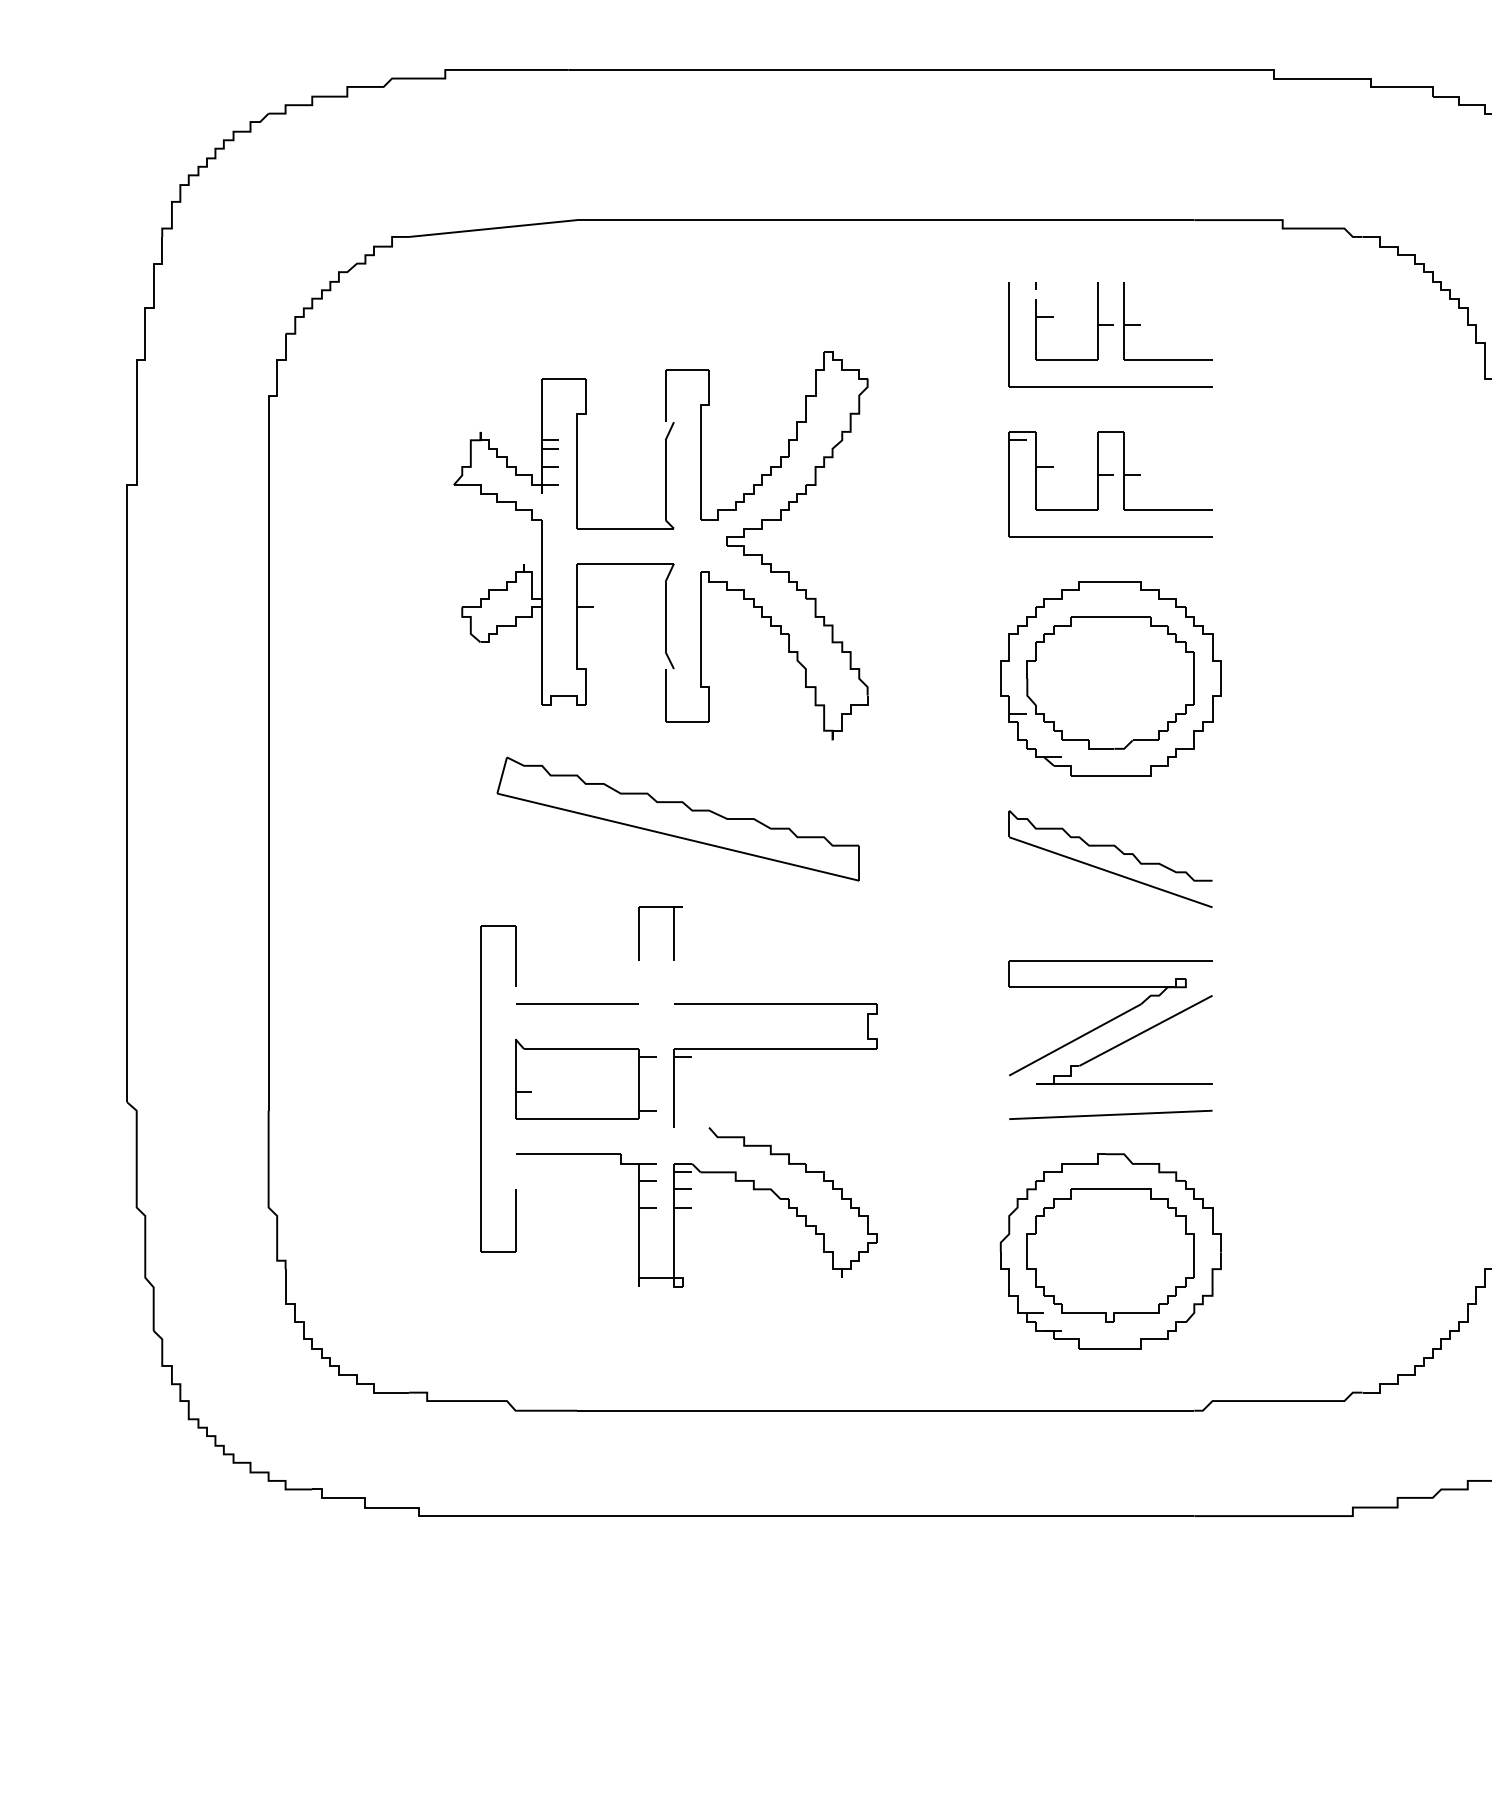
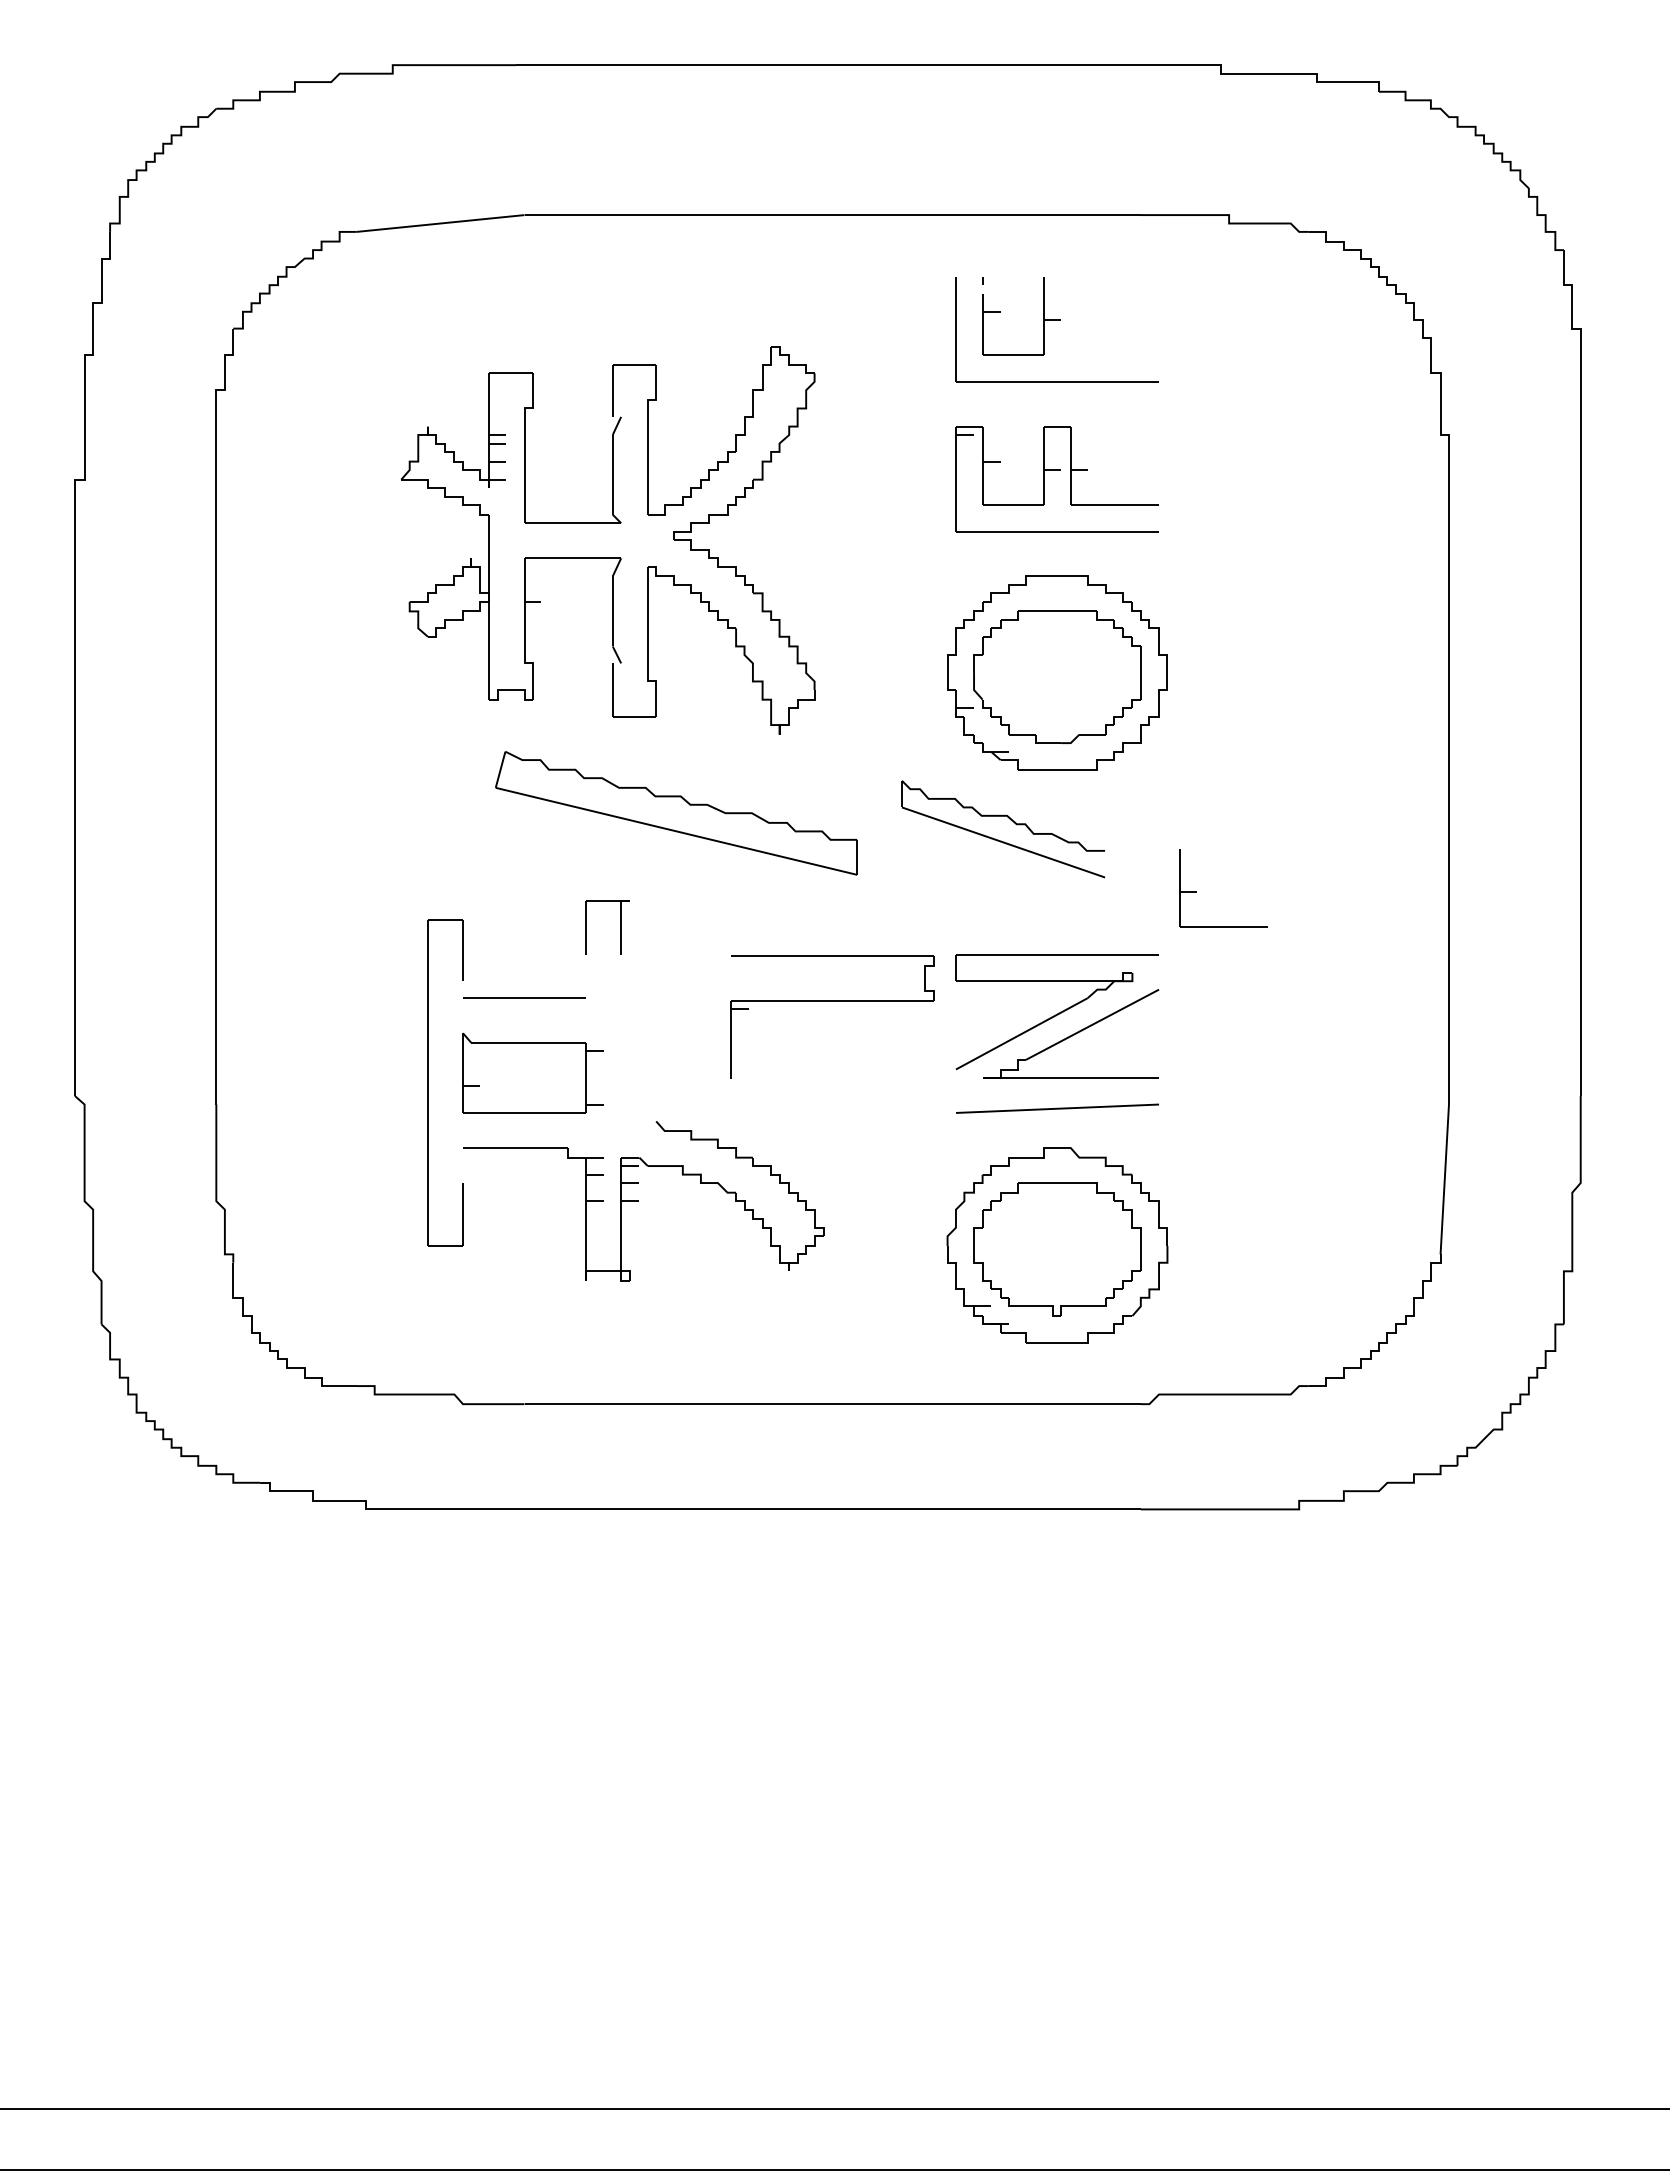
part: (1140, 324) -> (1196, 891), moved
part: (678, 819) -> (676, 813), moved
part: (1105, 869) -> (998, 839), moved
part: (775, 1049) -> (832, 1001), moved

